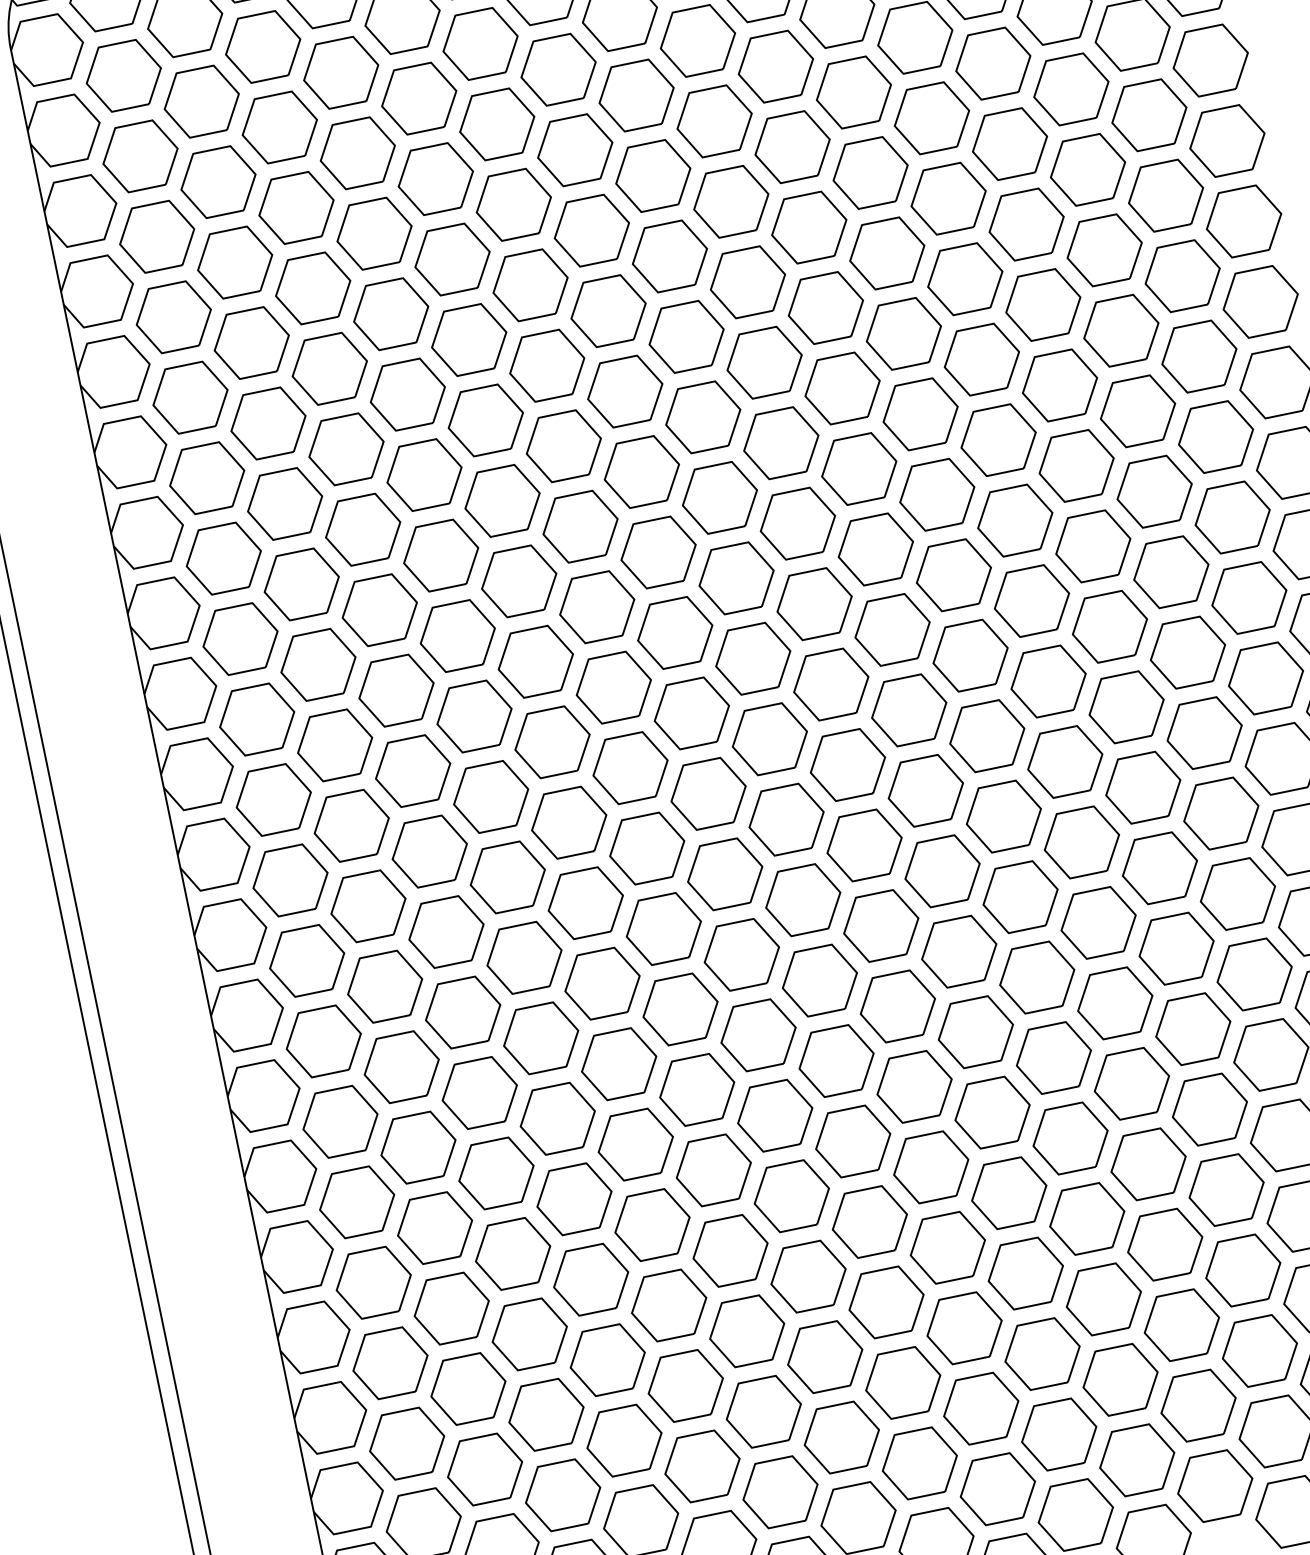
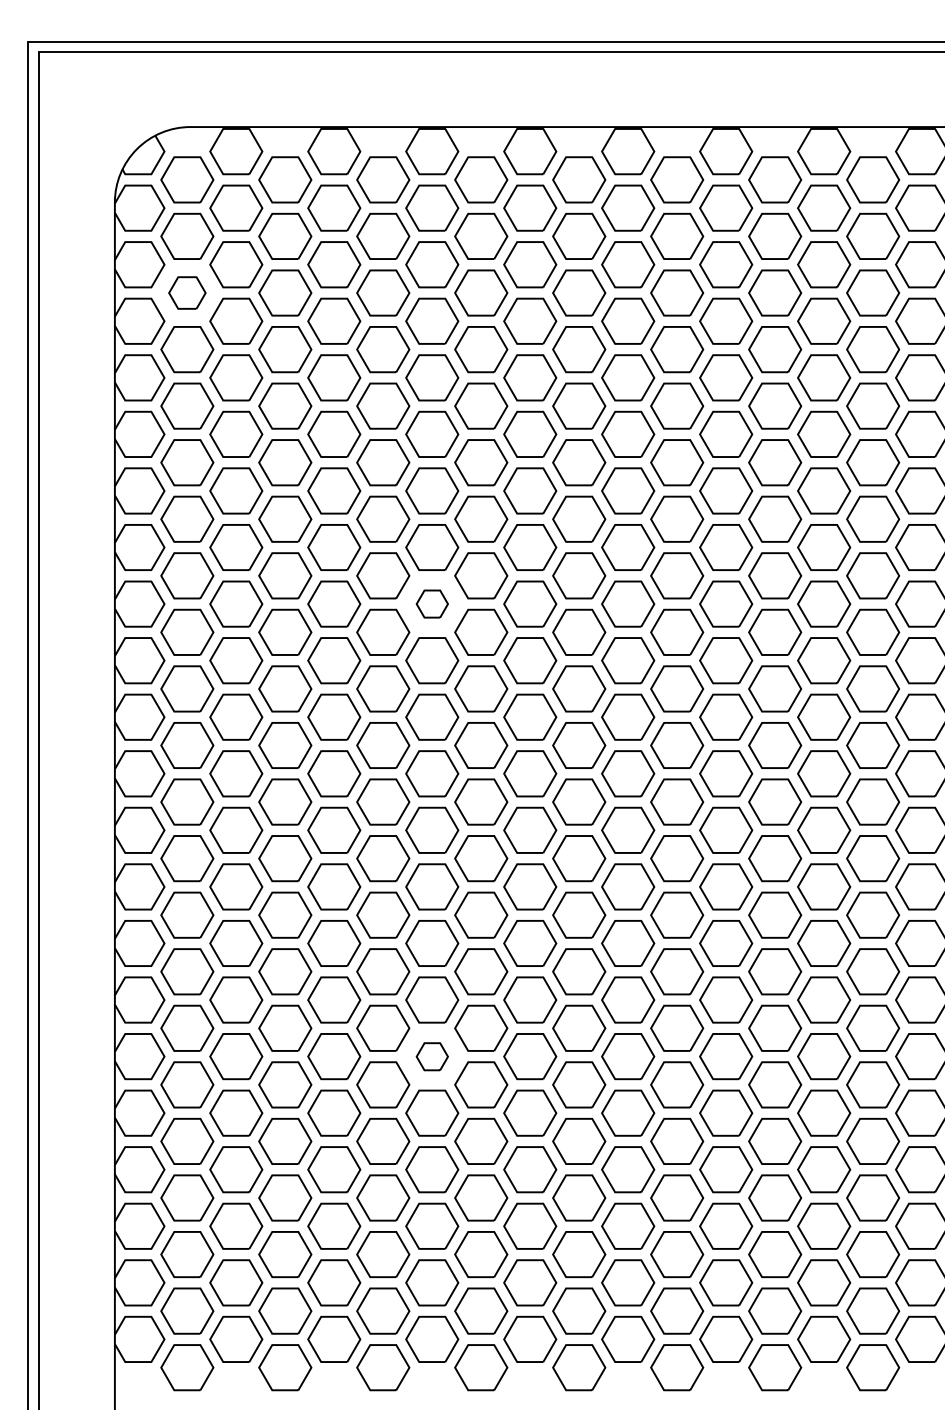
part: (140, 155) -> (187, 292), size x0.7
part: (580, 525) -> (432, 603), size x0.6
part: (714, 1170) -> (432, 1056), size x0.6

